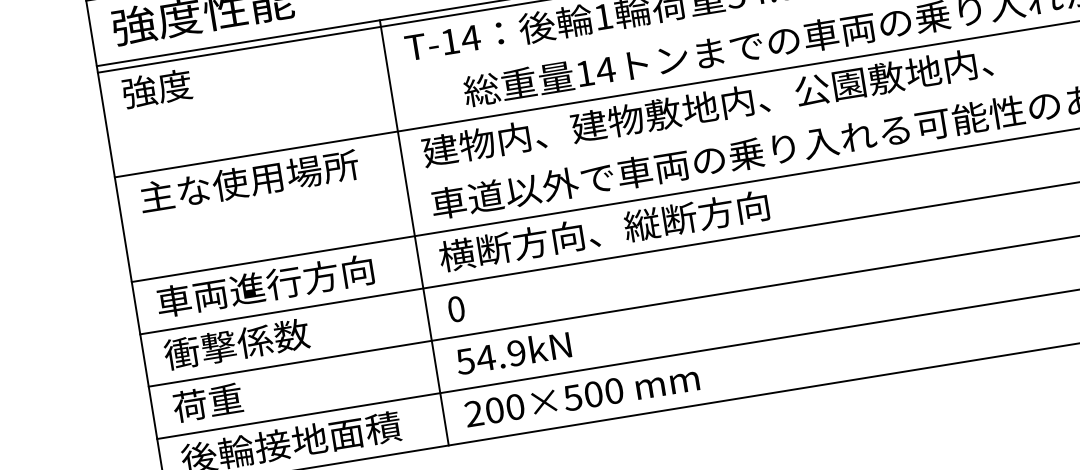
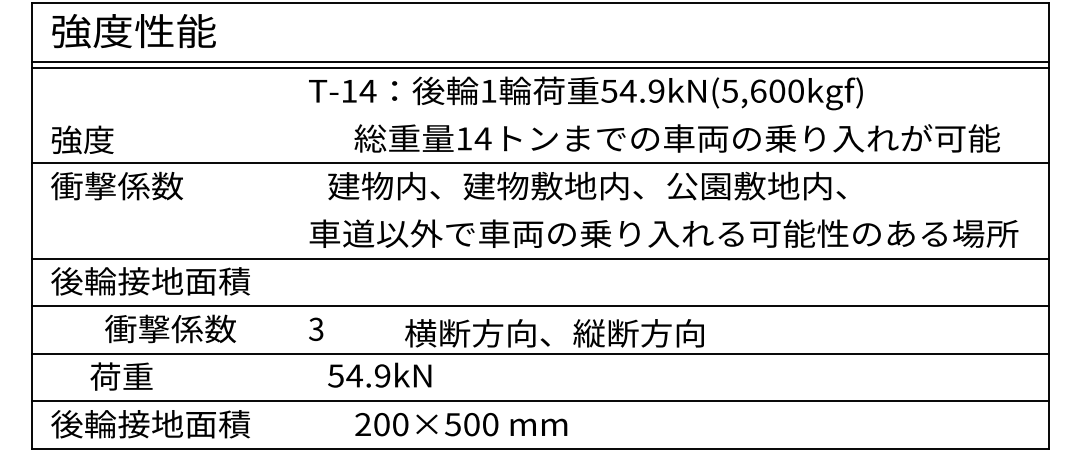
text: (156, 88) -> (82, 139), moved
text: (706, 106) -> (586, 185), moved
text: (248, 180) -> (150, 185), 主な使用場所 -> 衝撃係数
text: (604, 231) -> (554, 333), moved
line: (414, 232) -> (290, 255), removed
text: (265, 286) -> (150, 281), 車両進行方向 -> 後輪接地面積
text: (456, 308) -> (316, 328), 0 -> 3
text: (236, 343) -> (170, 328), moved
text: (513, 352) -> (379, 374), moved
text: (582, 396) -> (461, 424), moved
text: (207, 402) -> (121, 376), moved

